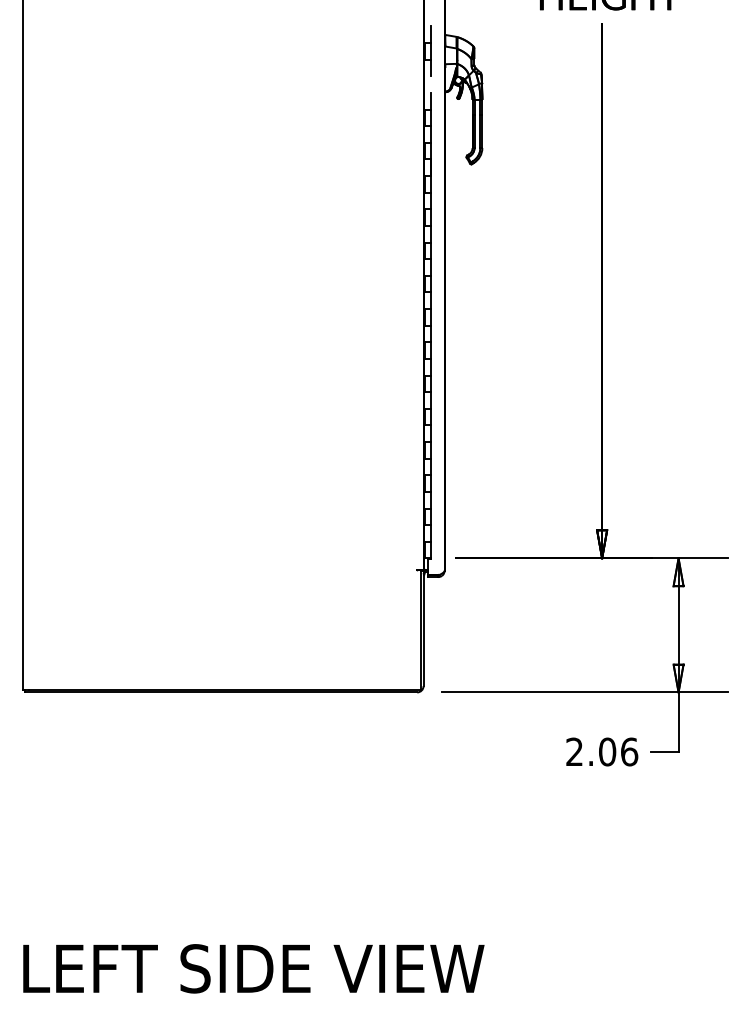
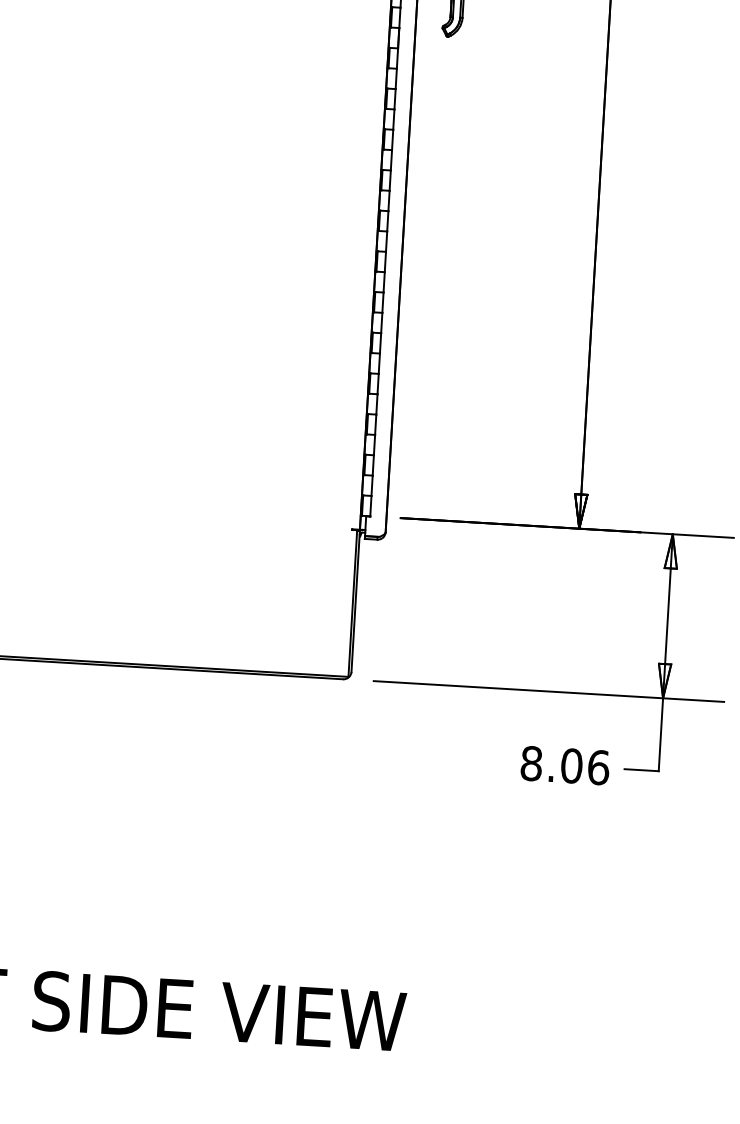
text: (574, 751) -> (531, 763), 2.06 -> 8.06

